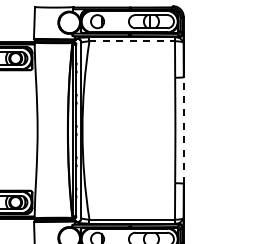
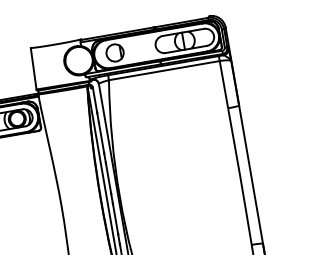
line: (132, 41) -> (164, 70), dashed -> solid
line: (183, 130) -> (250, 174), dashed -> solid

